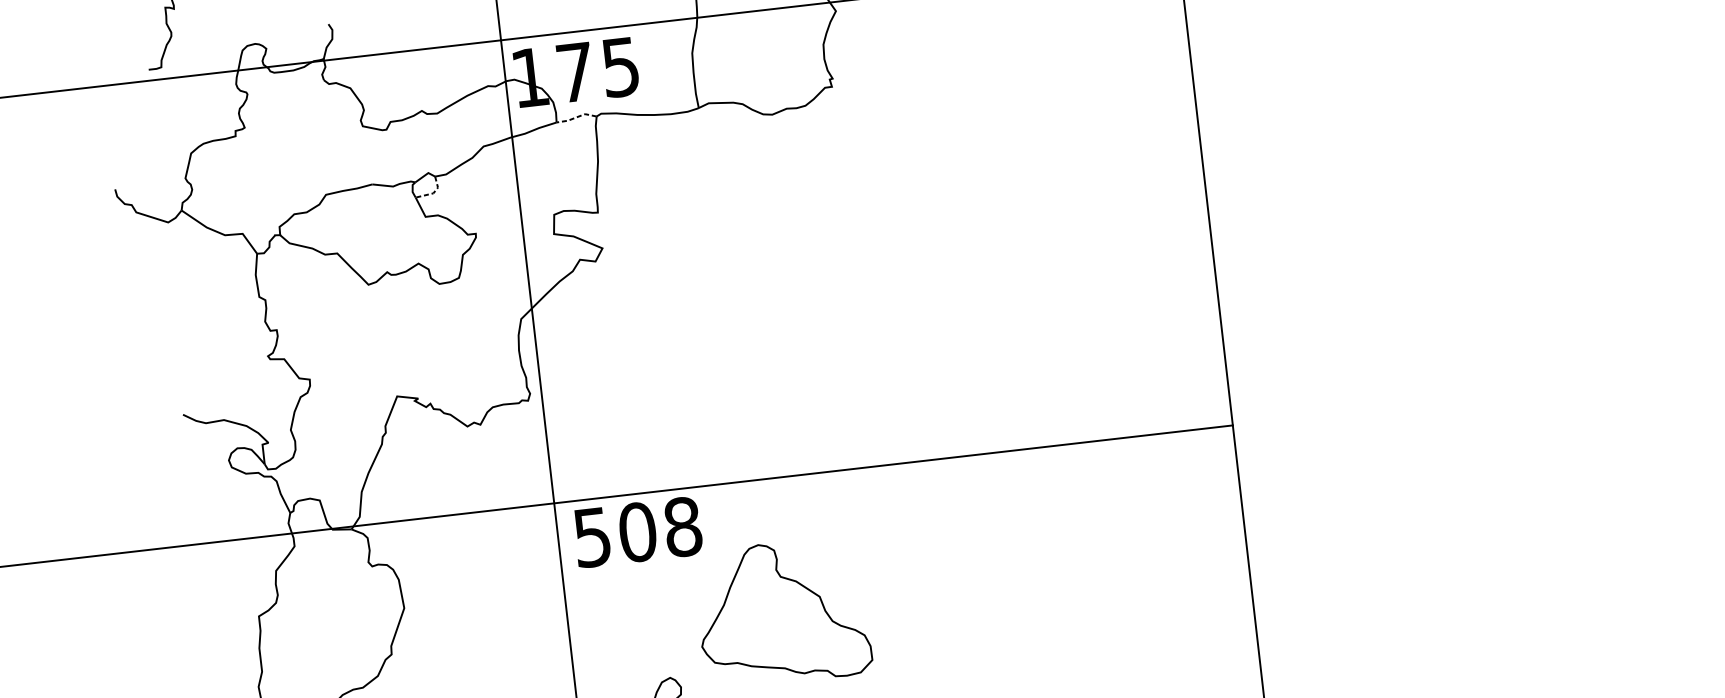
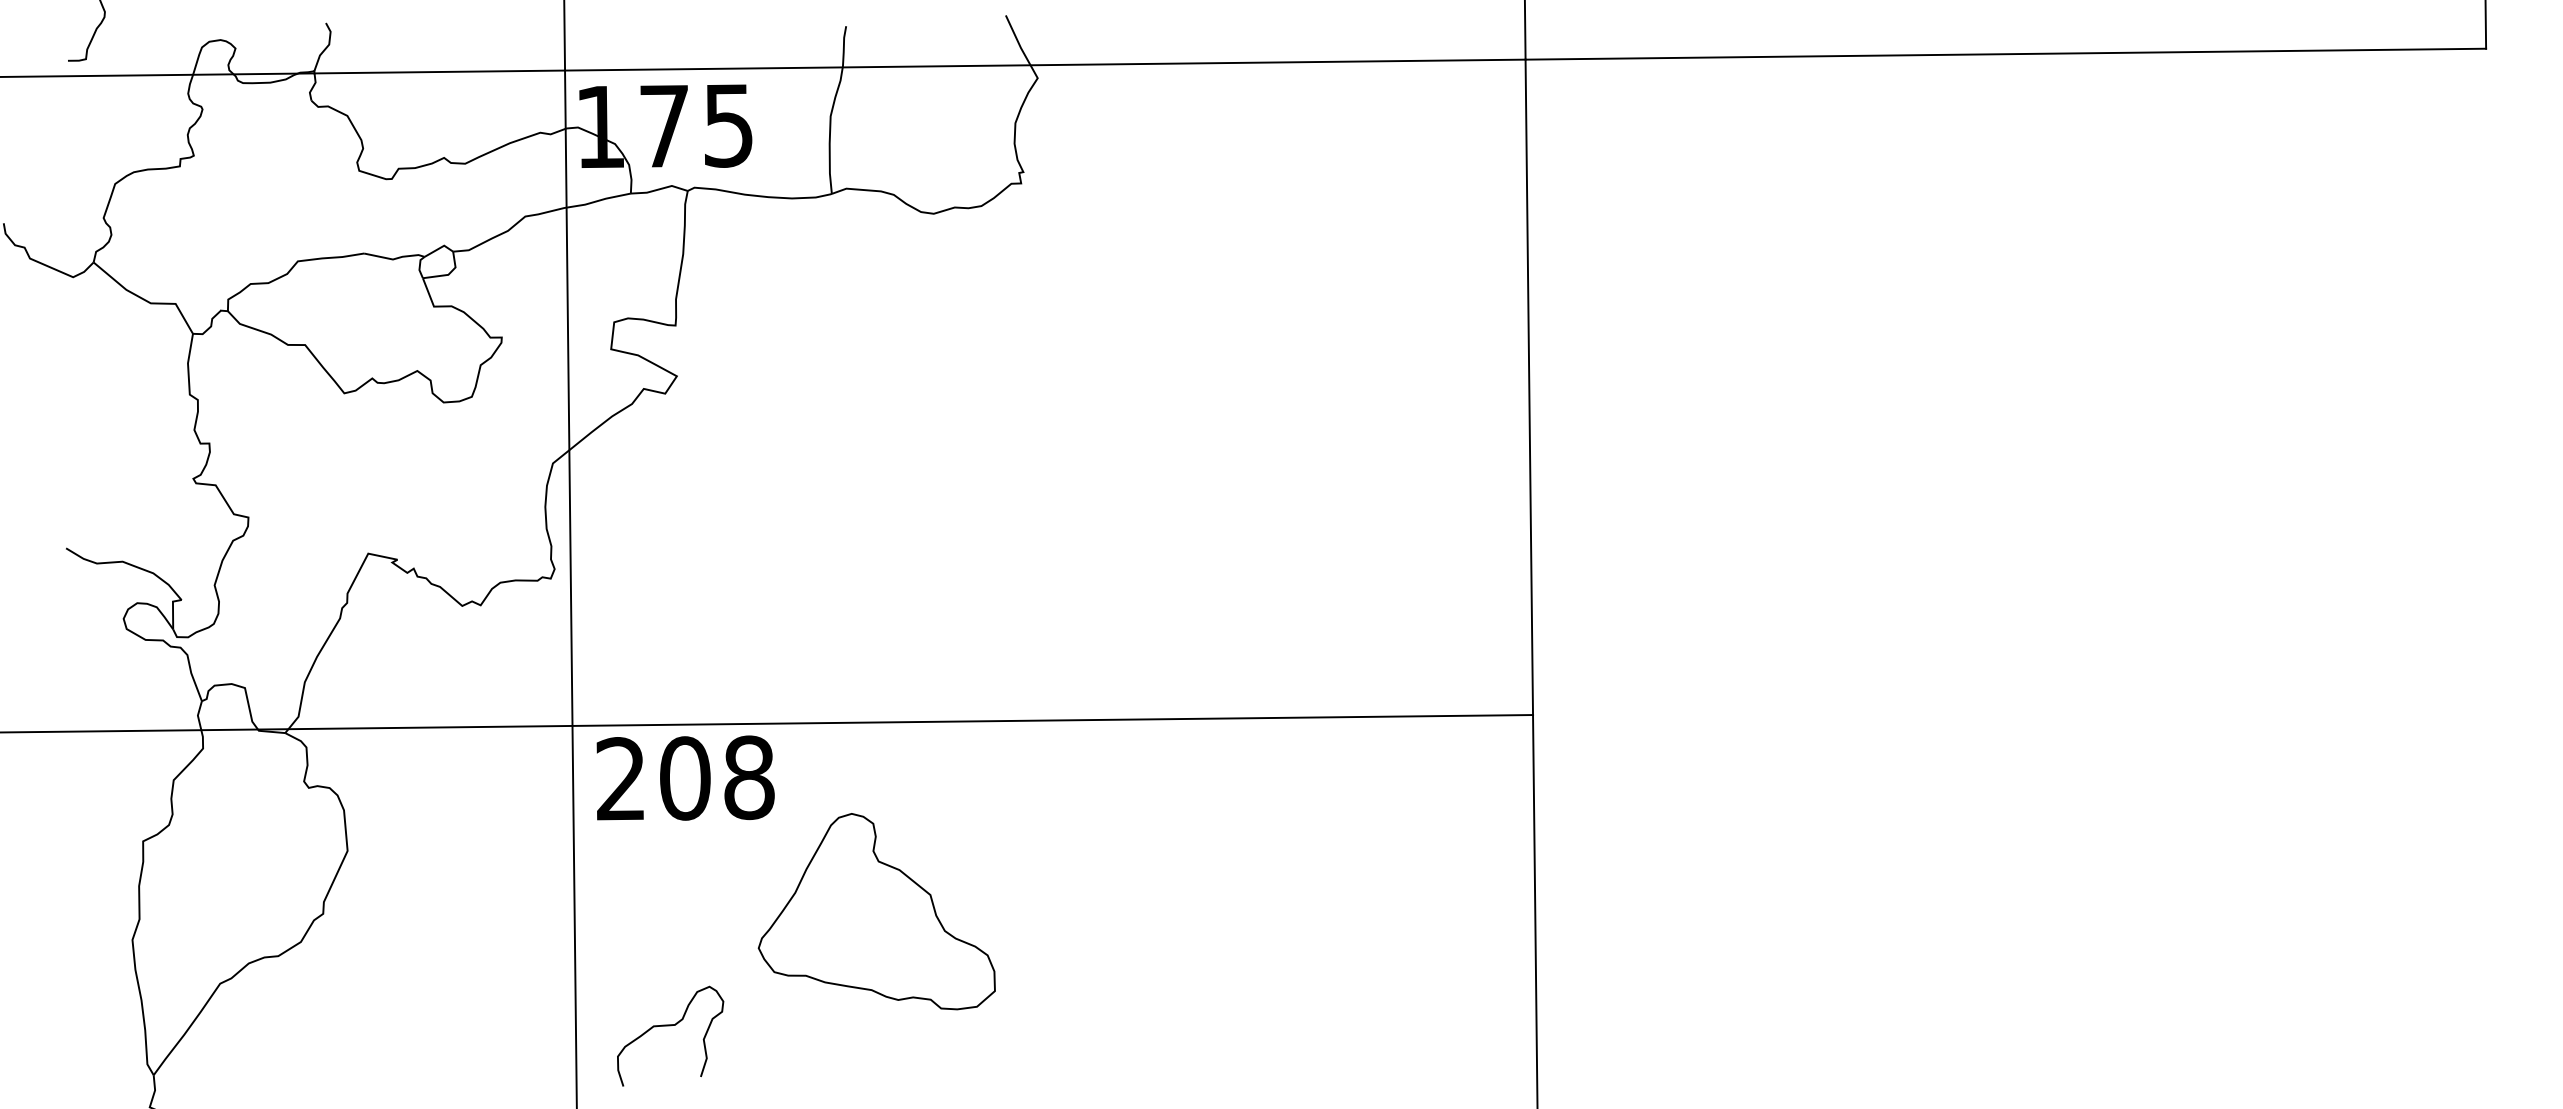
line: (576, 117) -> (659, 189), dashed -> solid
line: (433, 193) -> (448, 274), dashed -> solid
text: (592, 537) -> (620, 779), 508 -> 208

